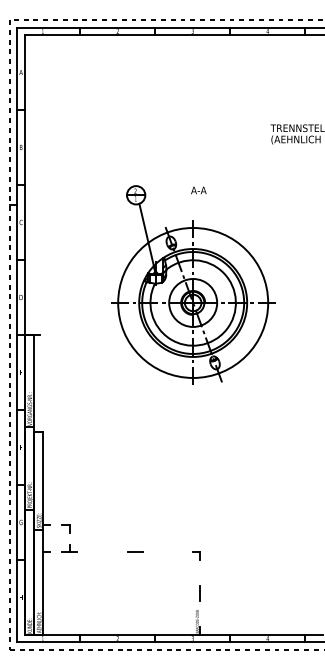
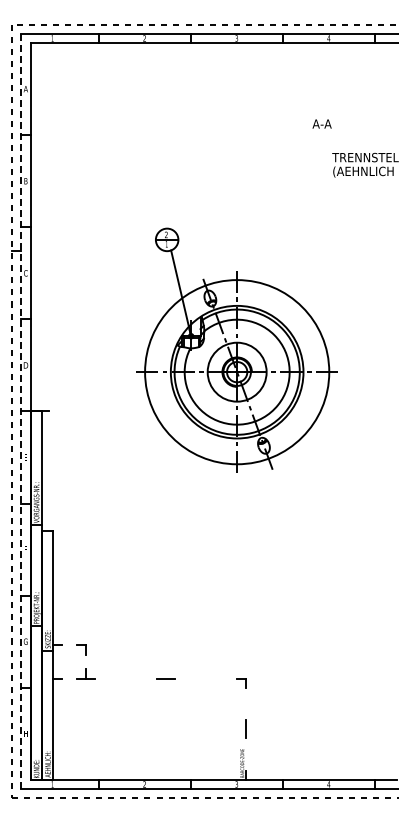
text: (198, 190) -> (321, 123), moved
line: (17, 335) -> (21, 411), solid -> dashed

